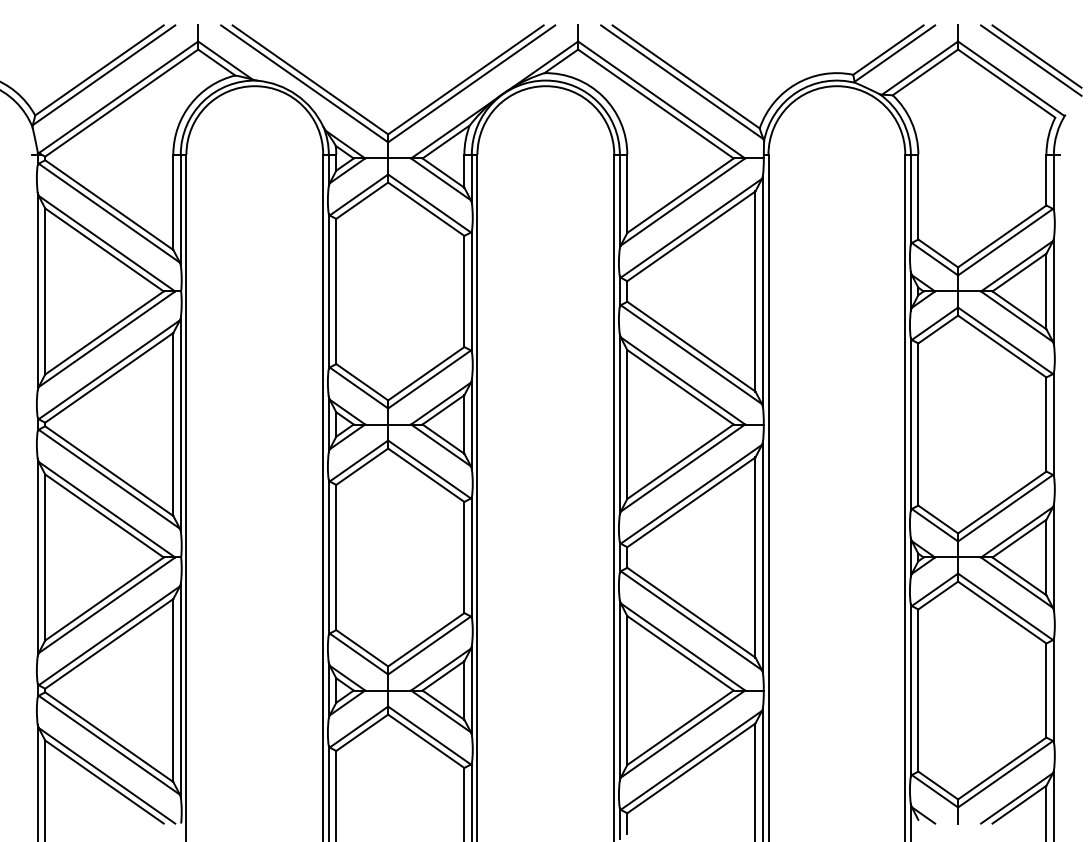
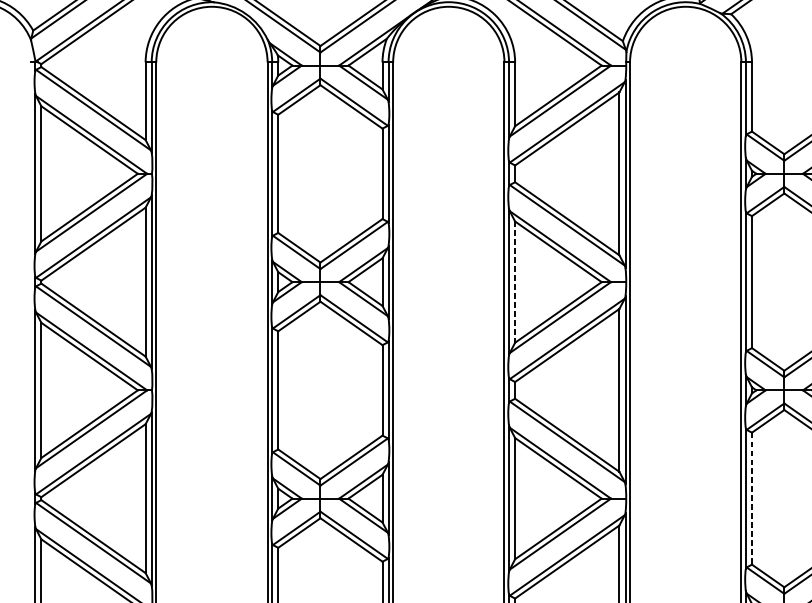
line: (627, 425) -> (515, 282), solid -> dashed
line: (918, 691) -> (752, 499), solid -> dashed

